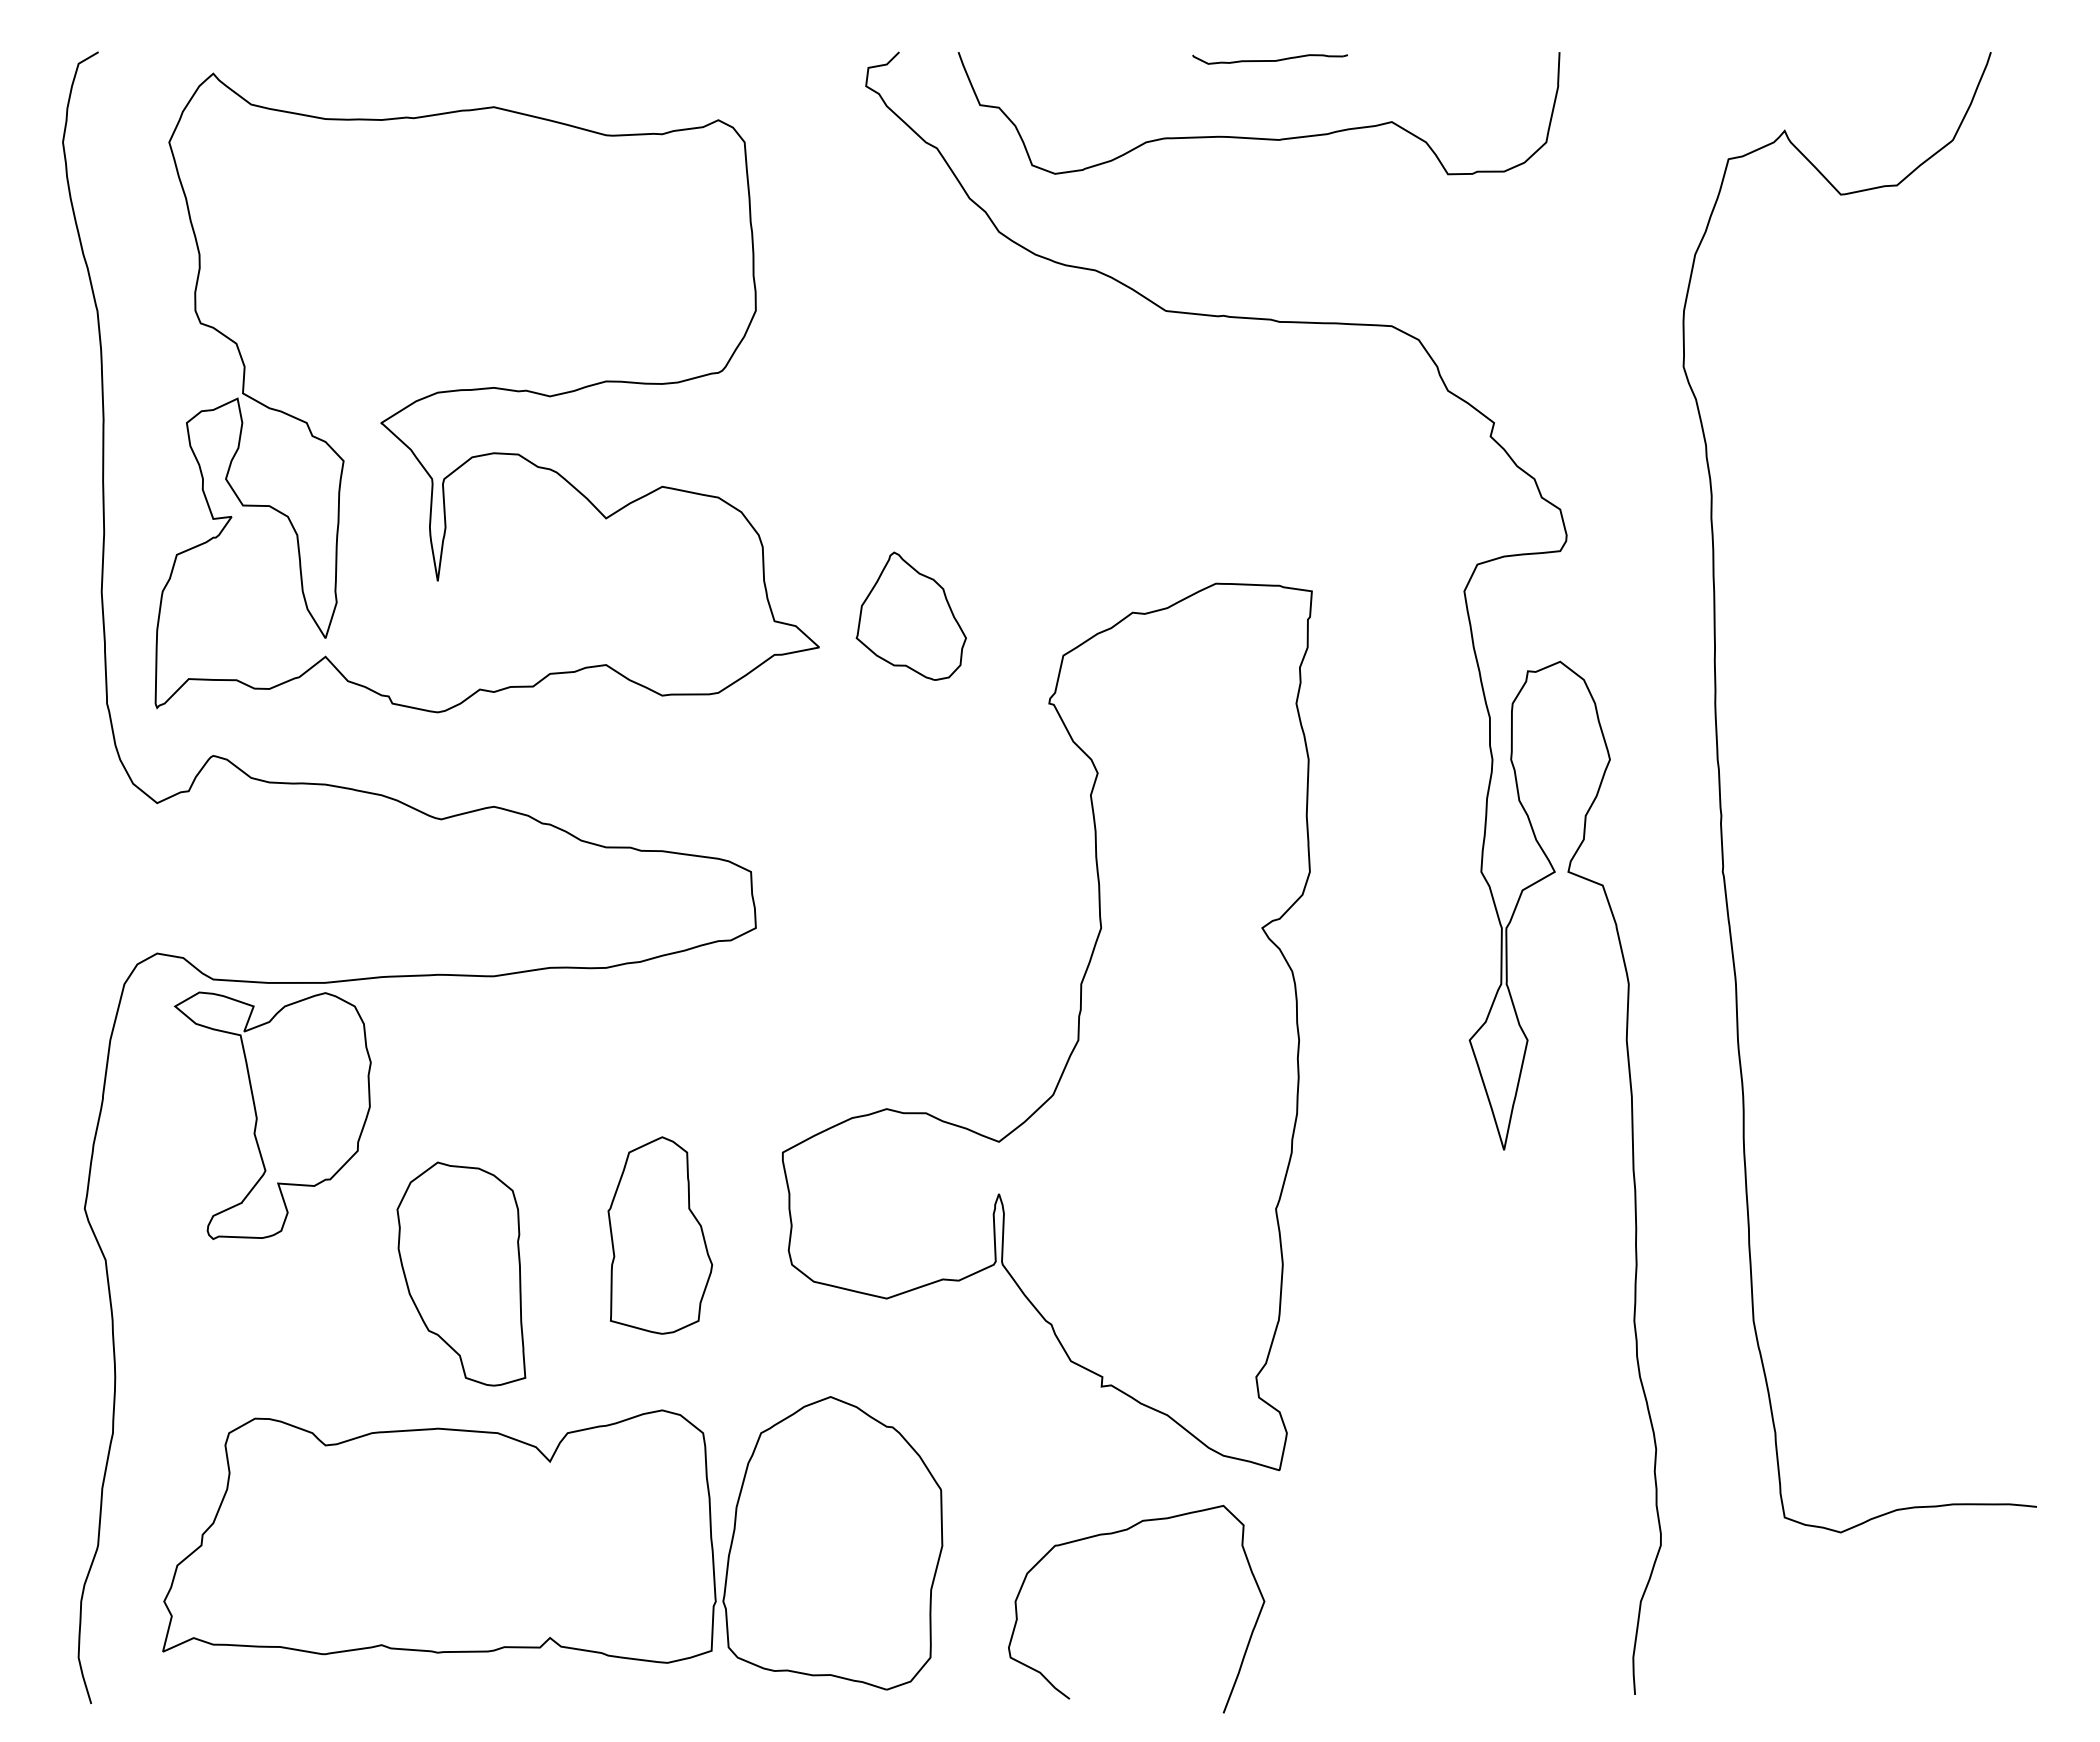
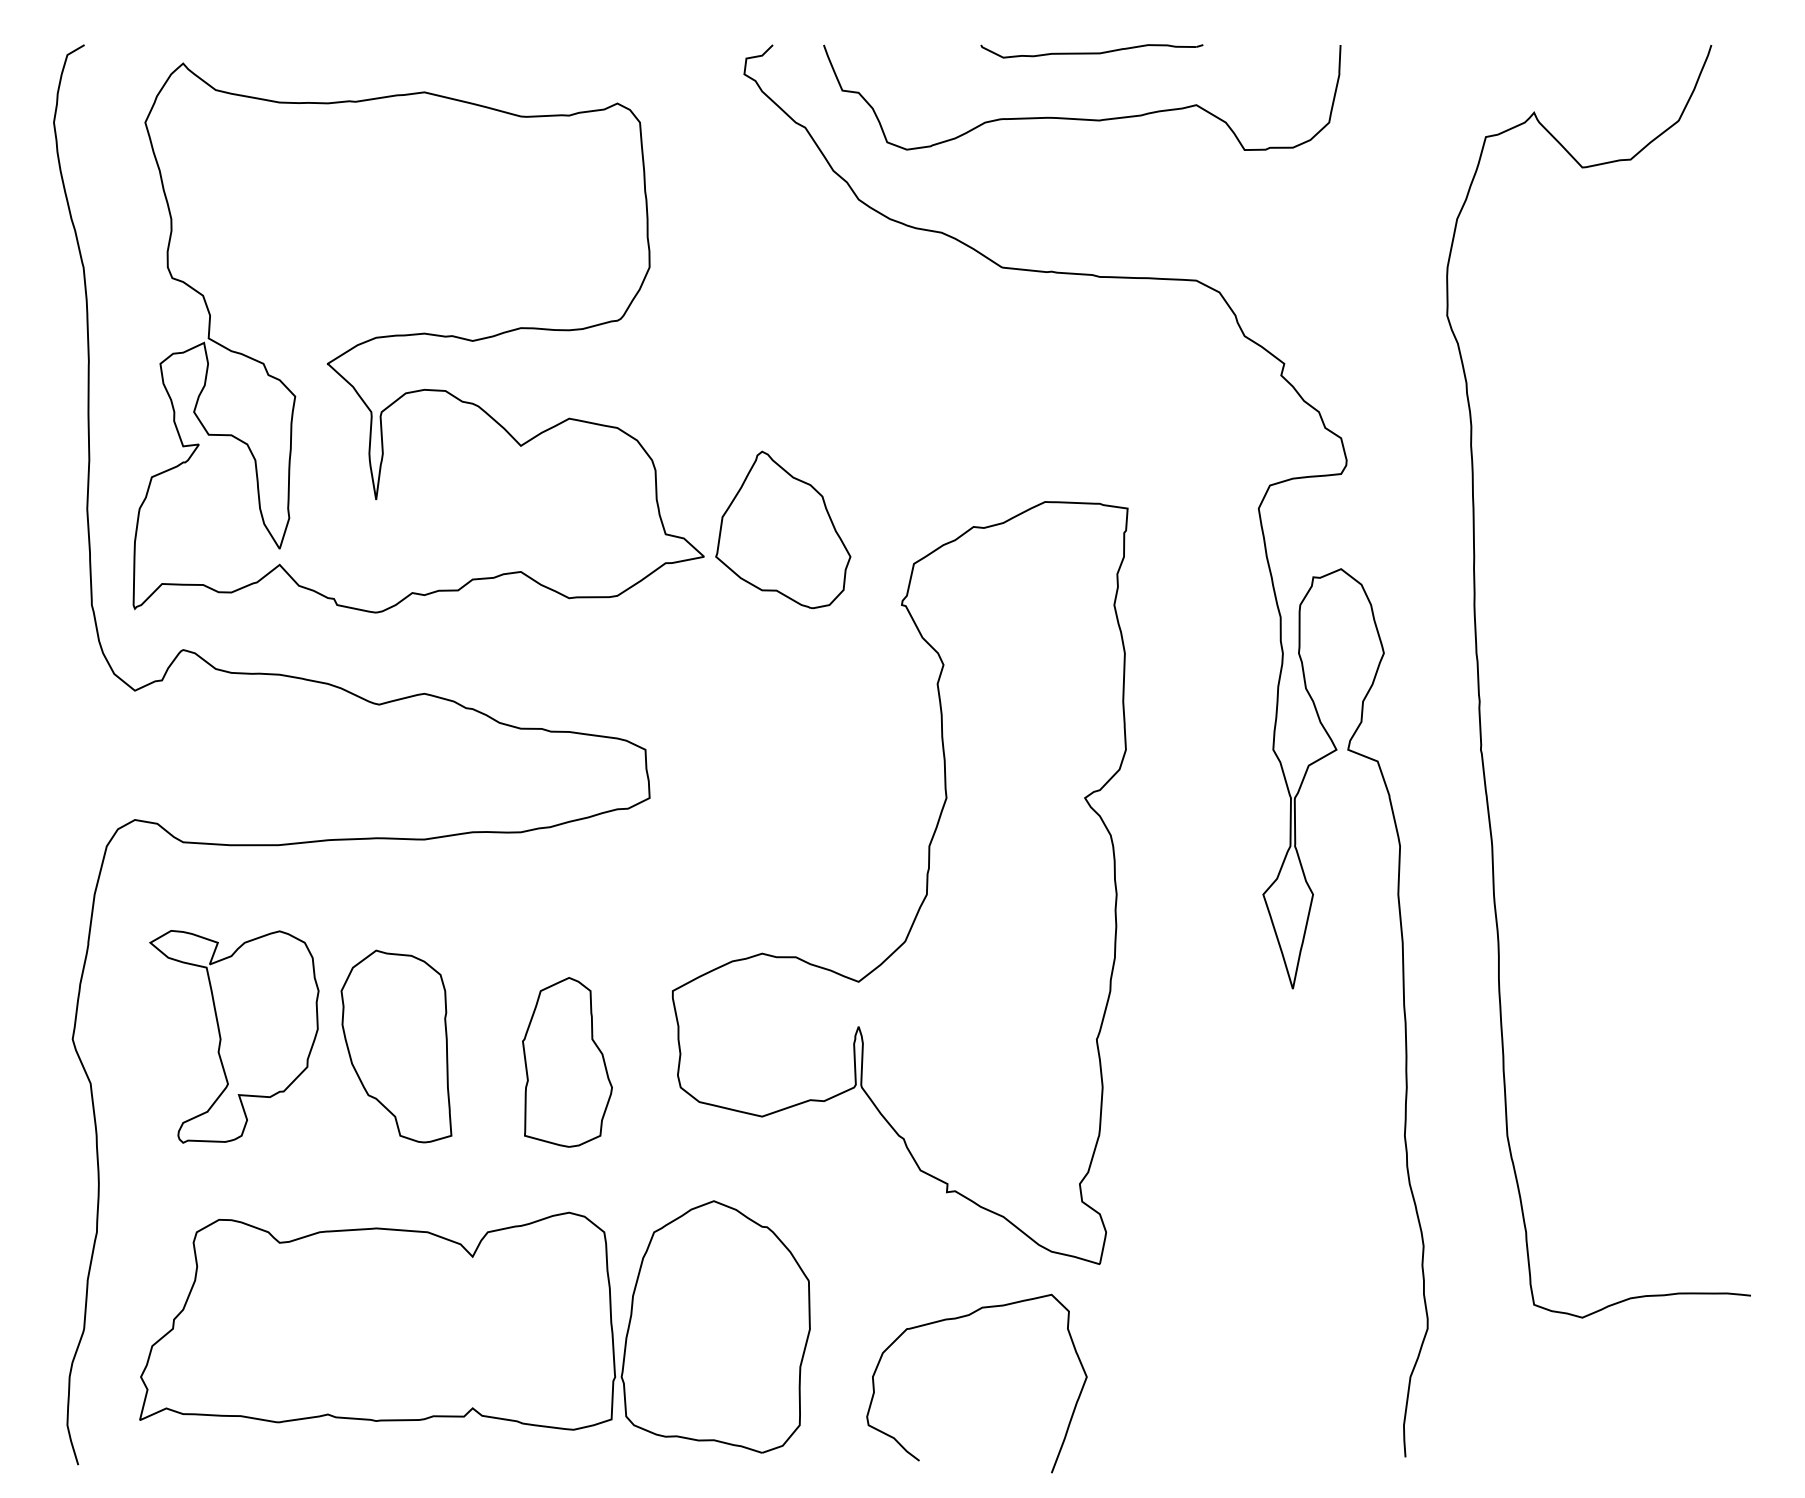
part: (1269, 59) -> (1091, 51), size x1.67
part: (911, 616) -> (783, 530), size x1.43
part: (272, 1115) -> (234, 1036), moved
part: (461, 1273) -> (396, 1046), moved

